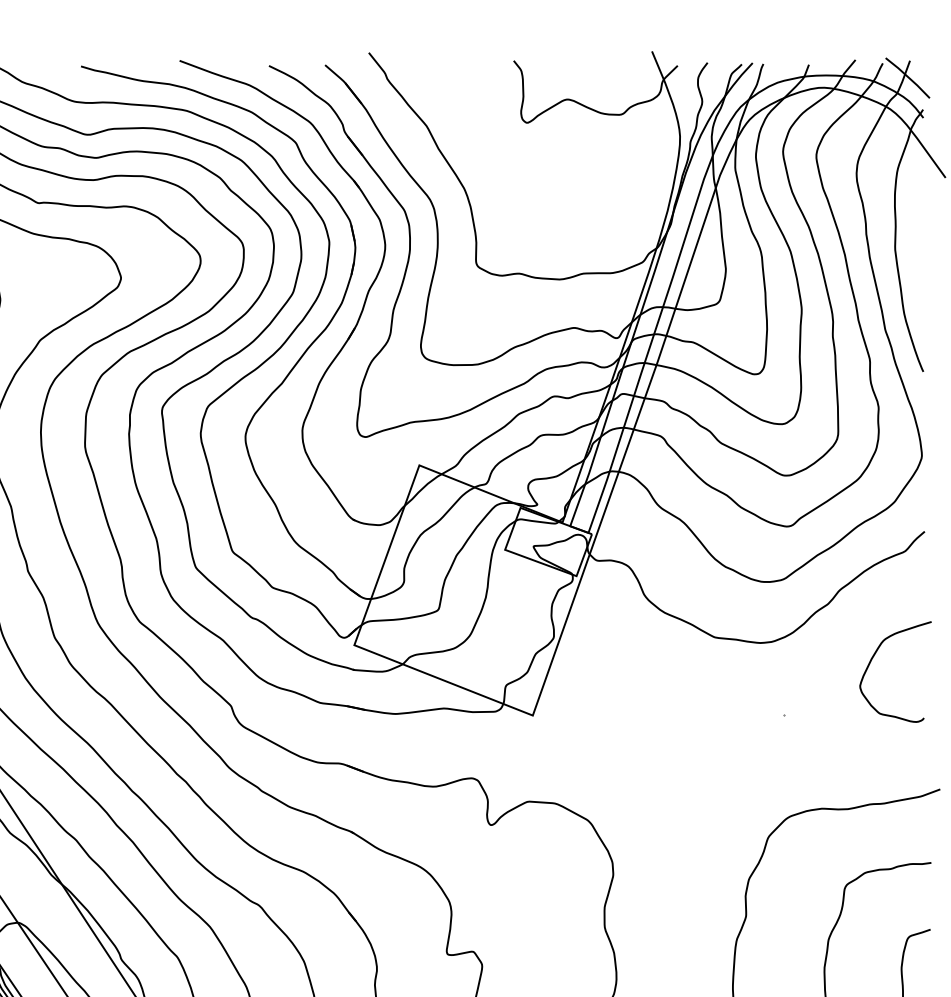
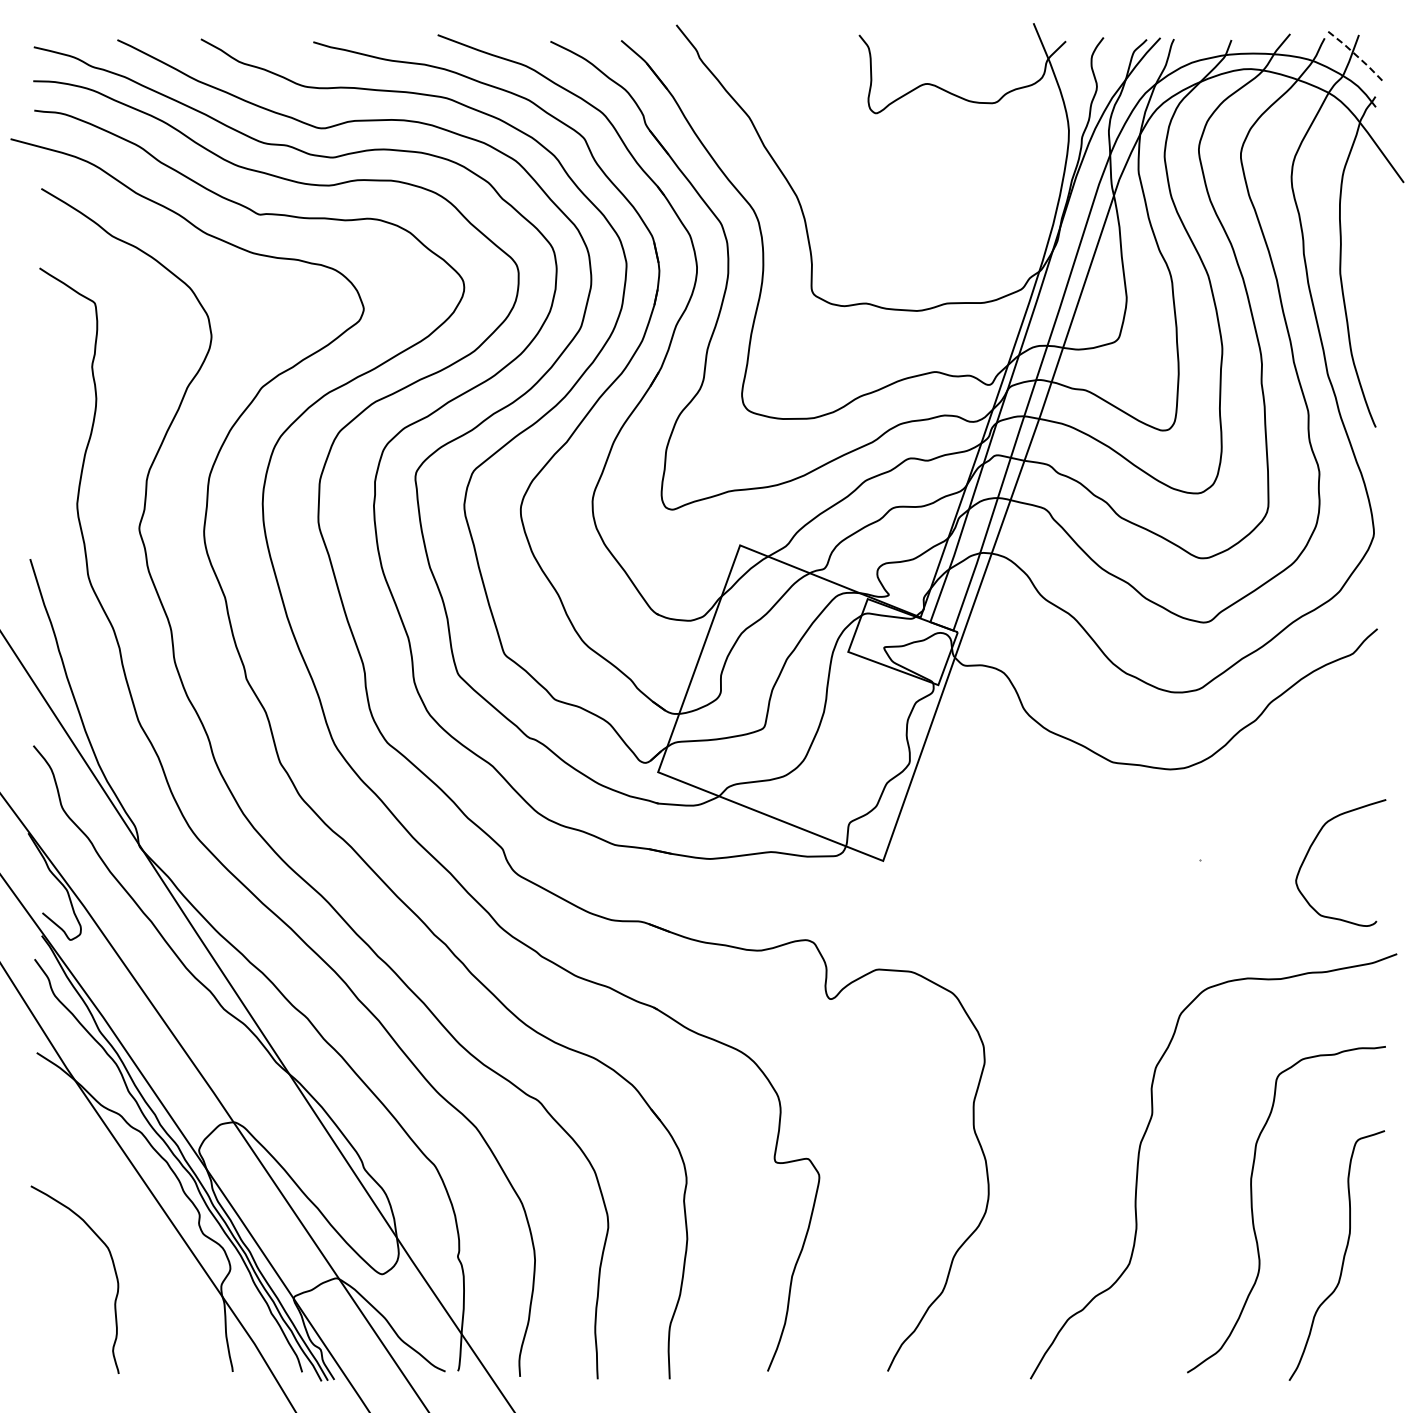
line: (908, 77) -> (1357, 56), solid -> dashed
curve: (872, 659) -> (1311, 847), moved

